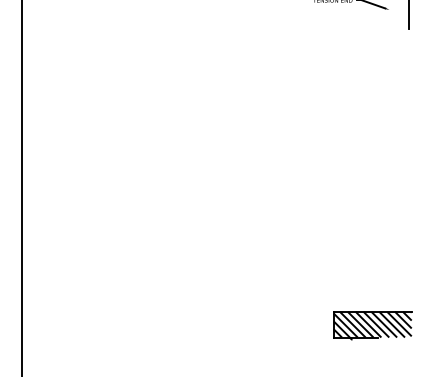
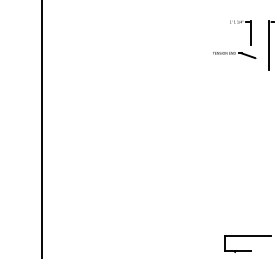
hatch: (372, 324) -> (247, 243), removed

